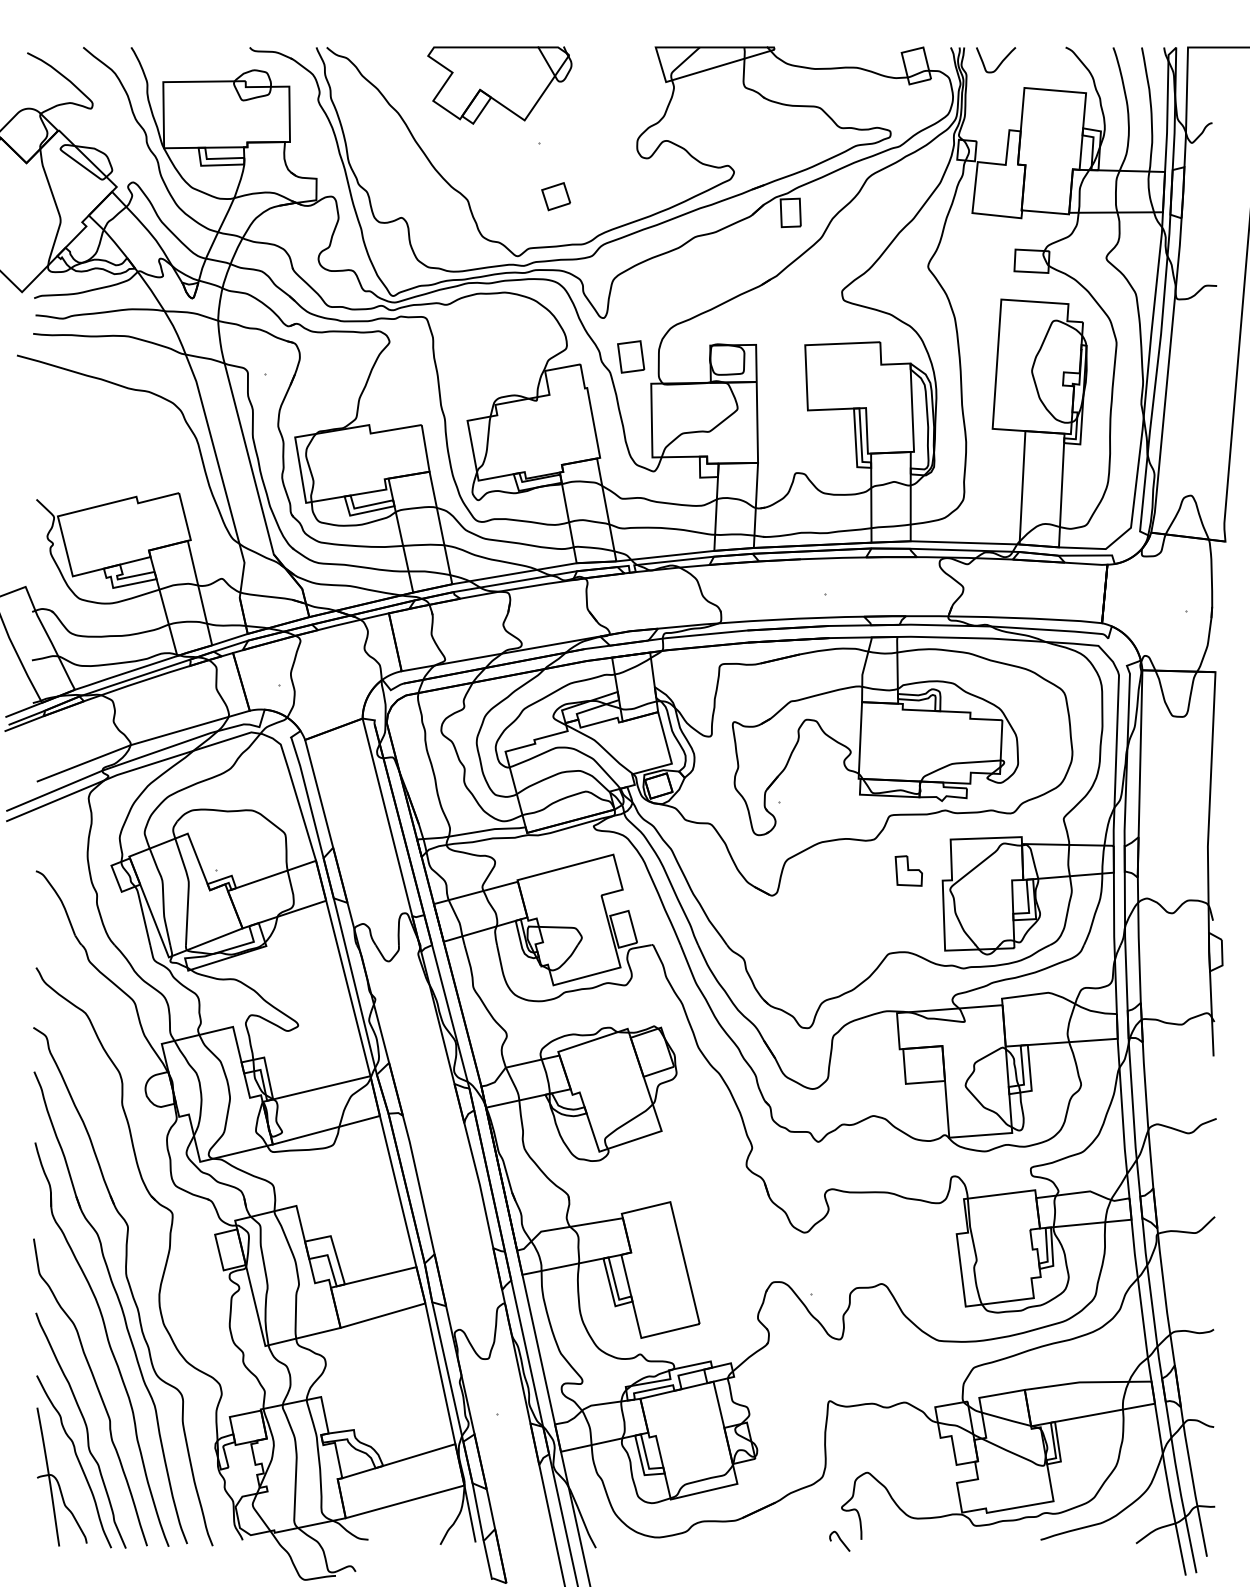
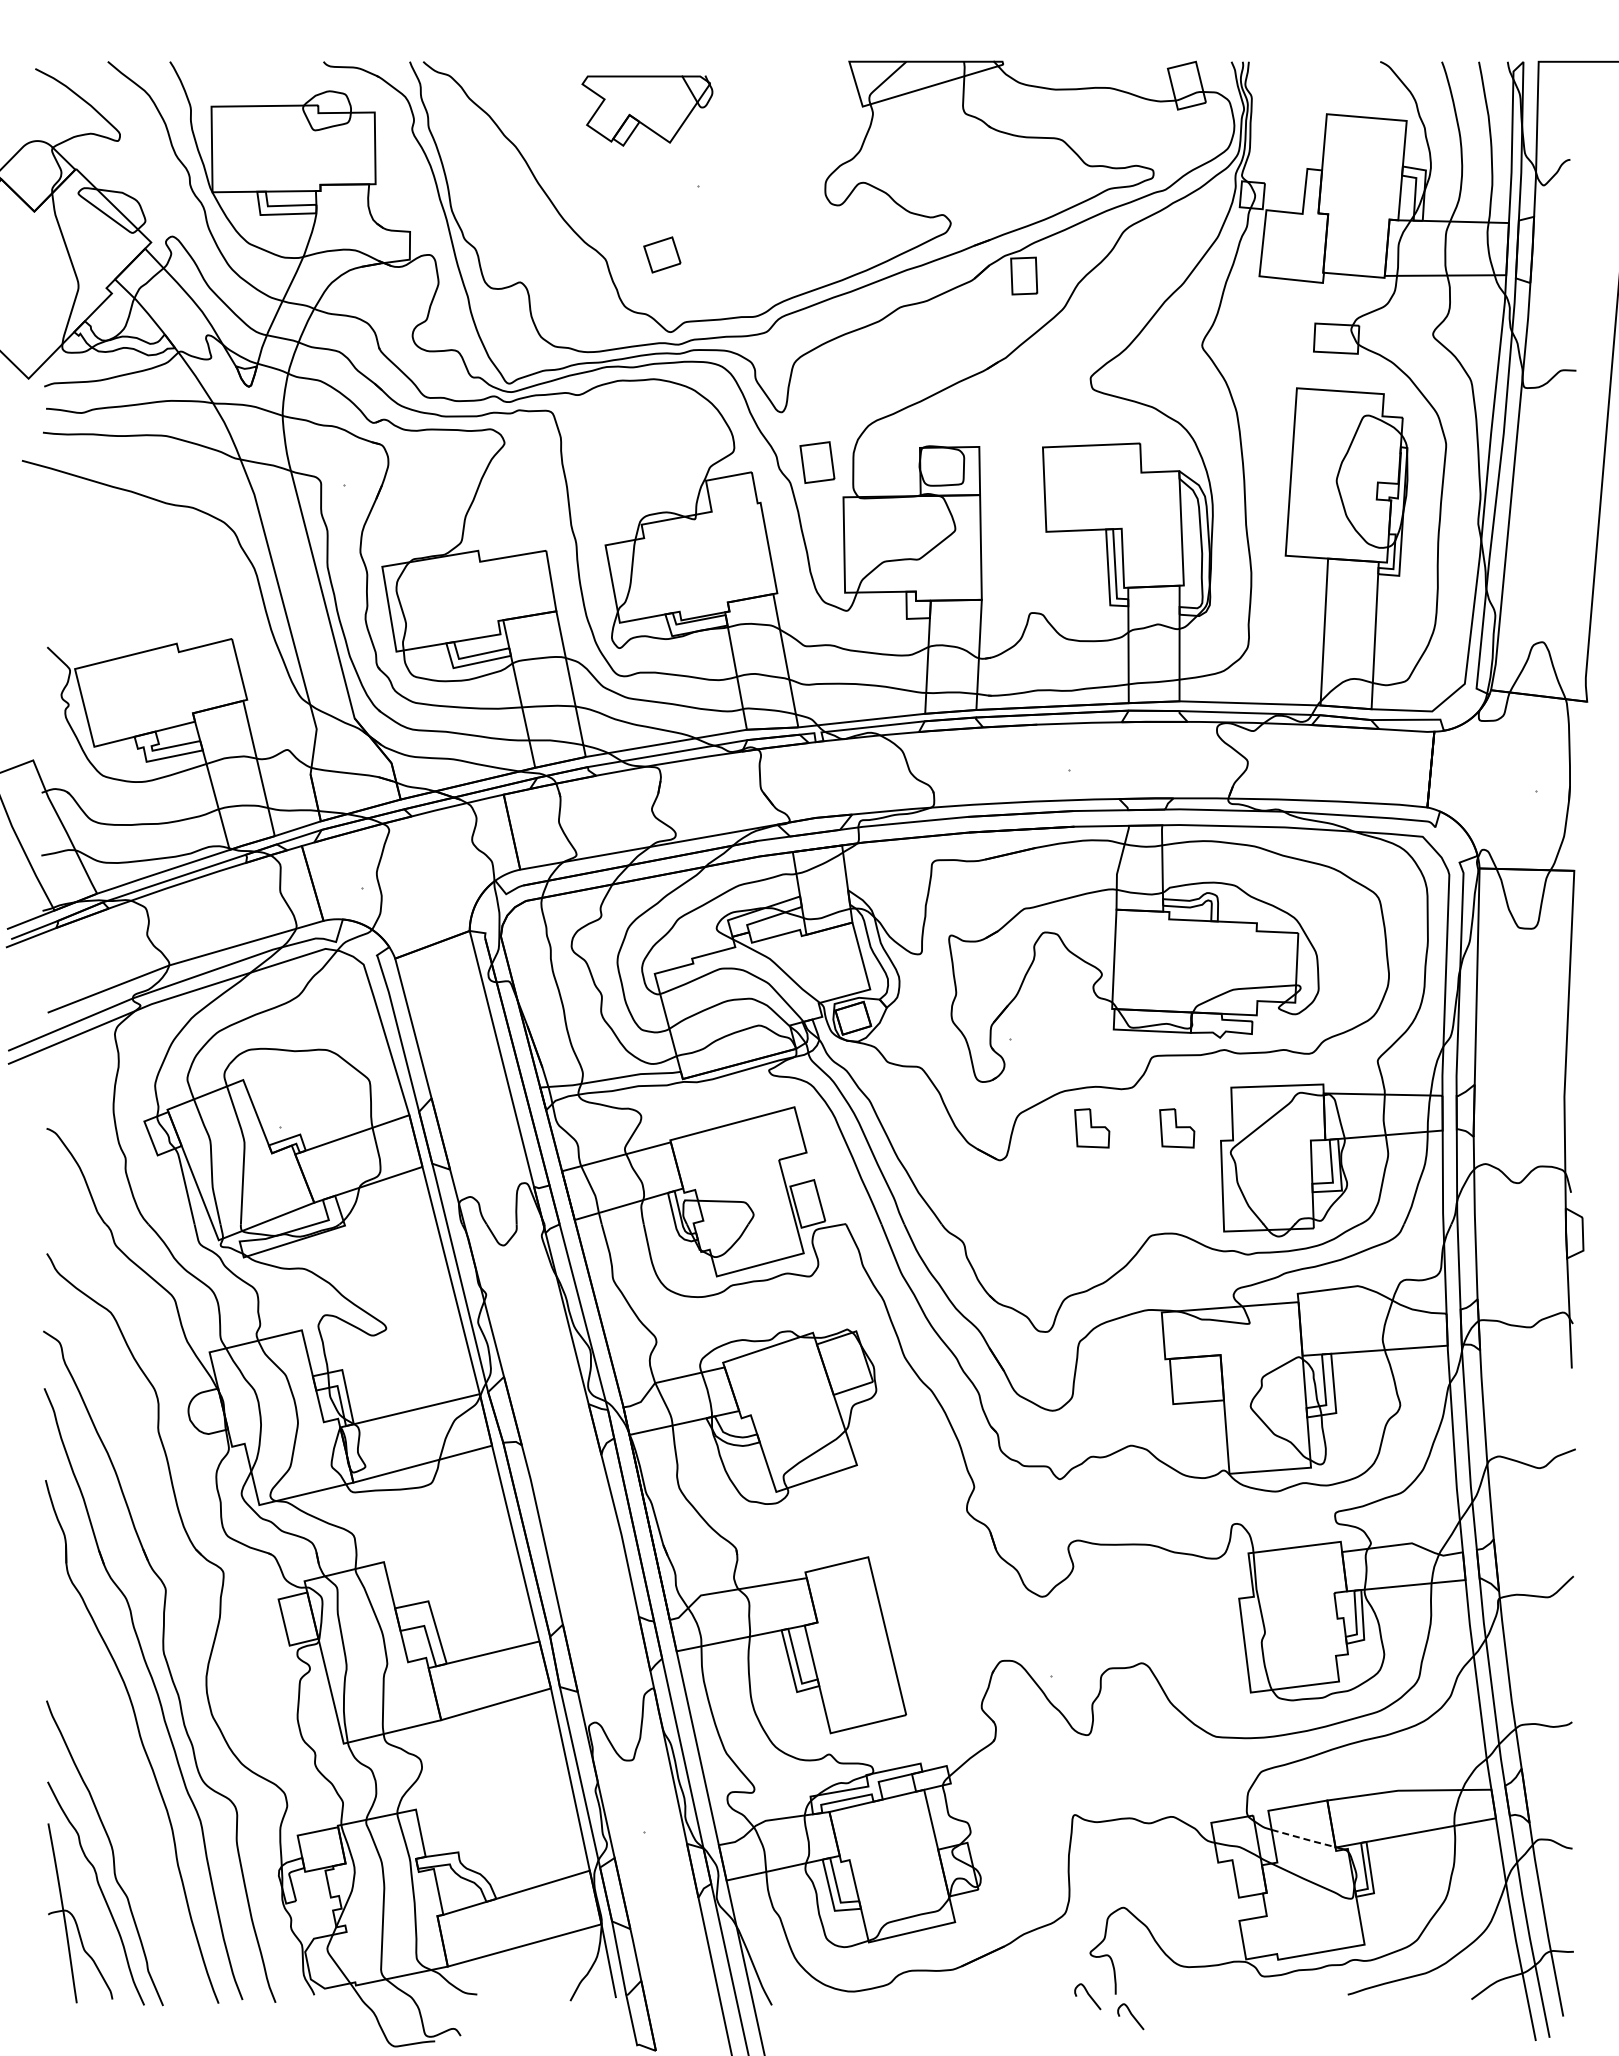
curve: (1001, 61) -> (1296, 80), removed
part: (499, 85) -> (647, 110), size x0.7
part: (556, 196) -> (662, 254), moved
part: (843, 871) -> (1092, 1128), added
curve: (96, 1388) -> (125, 1798), removed
line: (1007, 1419) -> (1304, 1838), solid -> dashed
curve: (873, 1555) -> (1131, 2015), added

